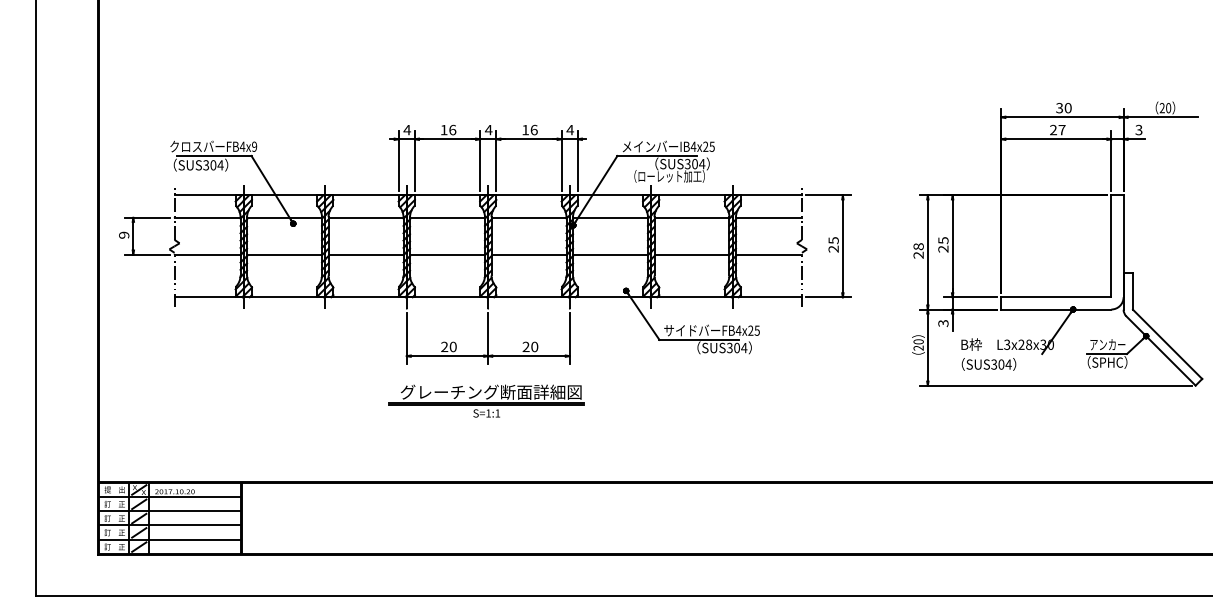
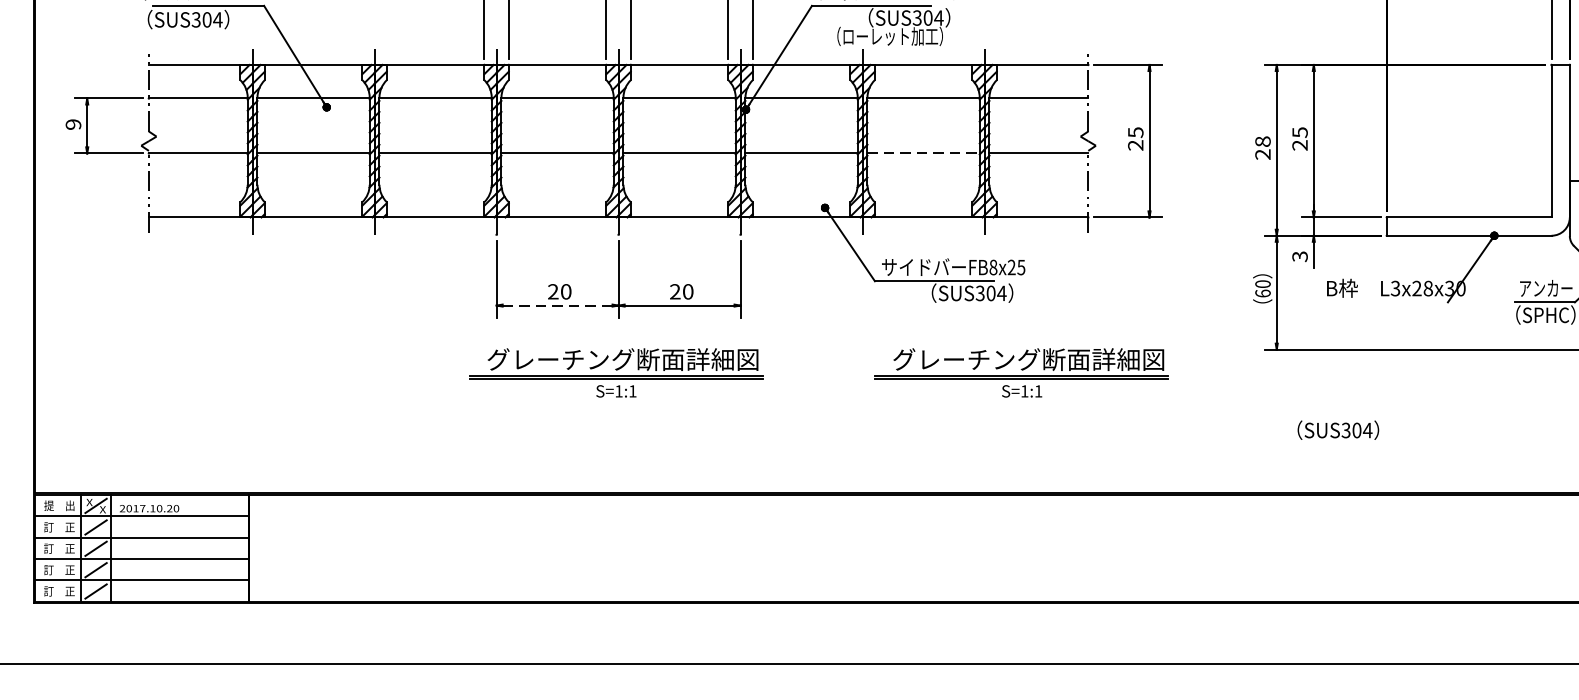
line: (692, 254) -> (924, 153), solid -> dashed
text: (738, 330) -> (993, 267), FB4x25 -> FB8x25
text: (918, 347) -> (1262, 292), 20 -> 60
line: (447, 356) -> (557, 306), solid -> dashed
text: (988, 364) -> (1337, 430), moved
part: (757, 400) -> (1021, 371), added

